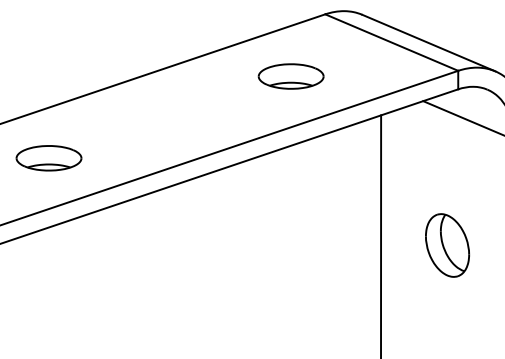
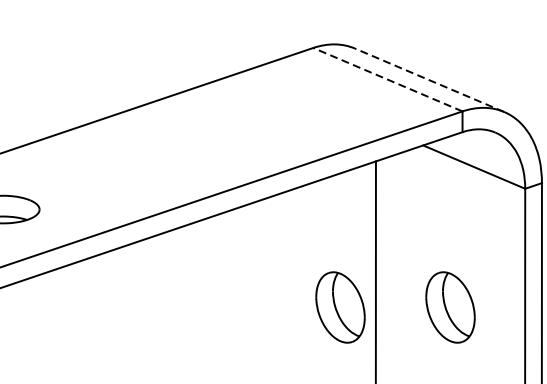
line: (391, 42) -> (387, 79), solid -> dashed
line: (428, 42) -> (429, 79), solid -> dashed
part: (290, 76) -> (274, 117), removed
part: (349, 245) -> (340, 307), added

